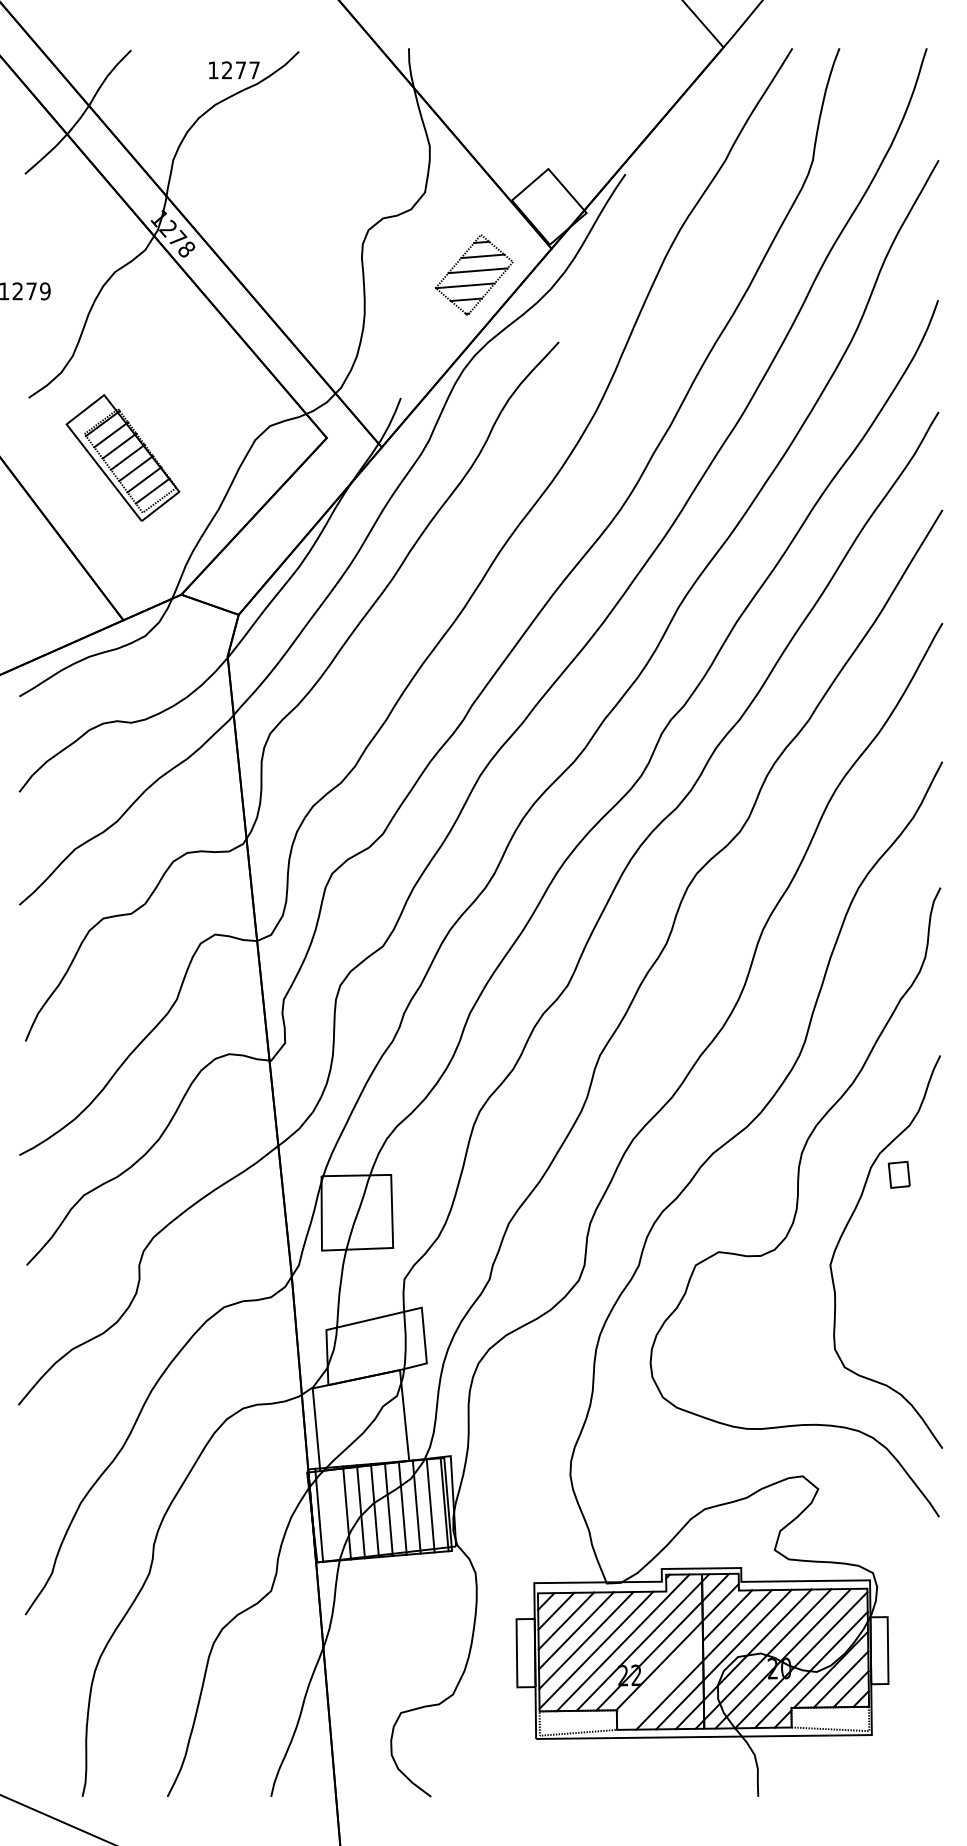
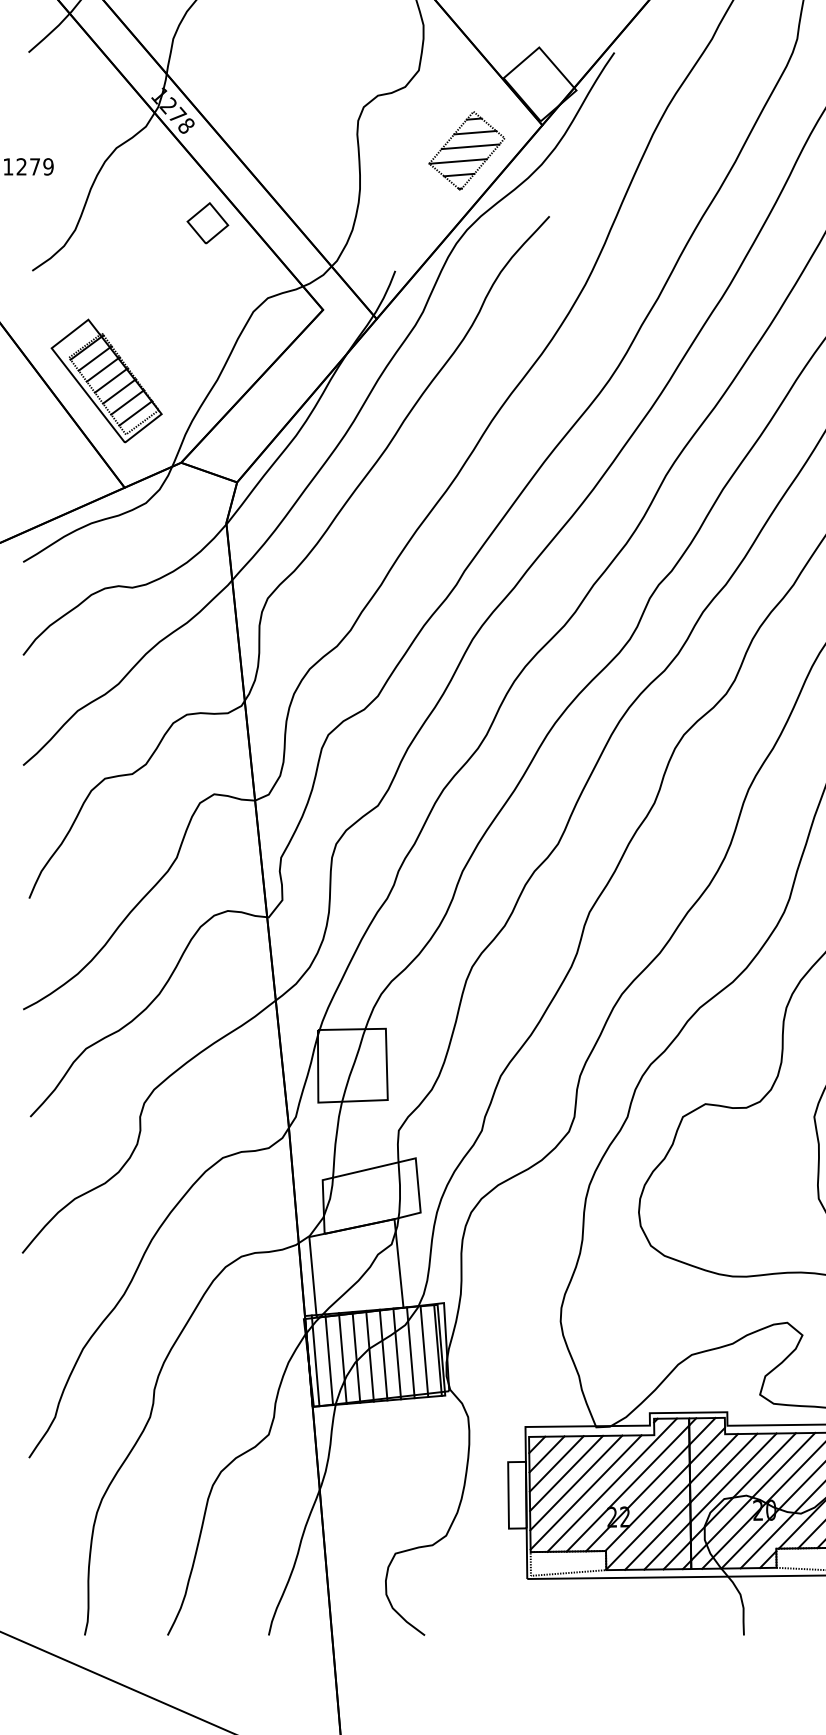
part: (208, 348) -> (207, 222), added
part: (122, 457) -> (106, 380), moved
line: (333, 1513) -> (329, 1359), added
line: (660, 1684) -> (648, 1525), added

